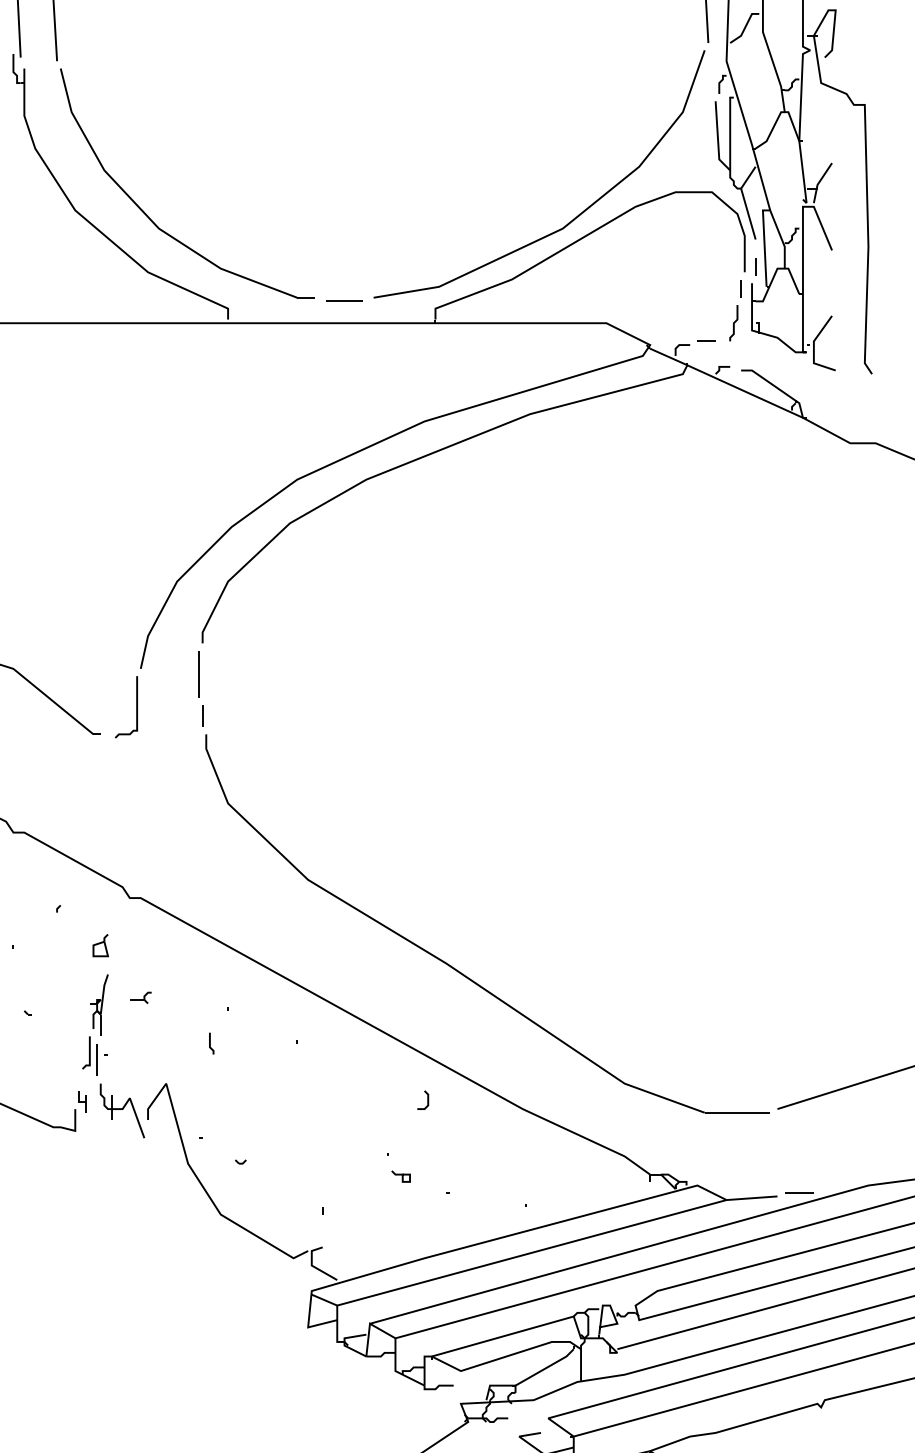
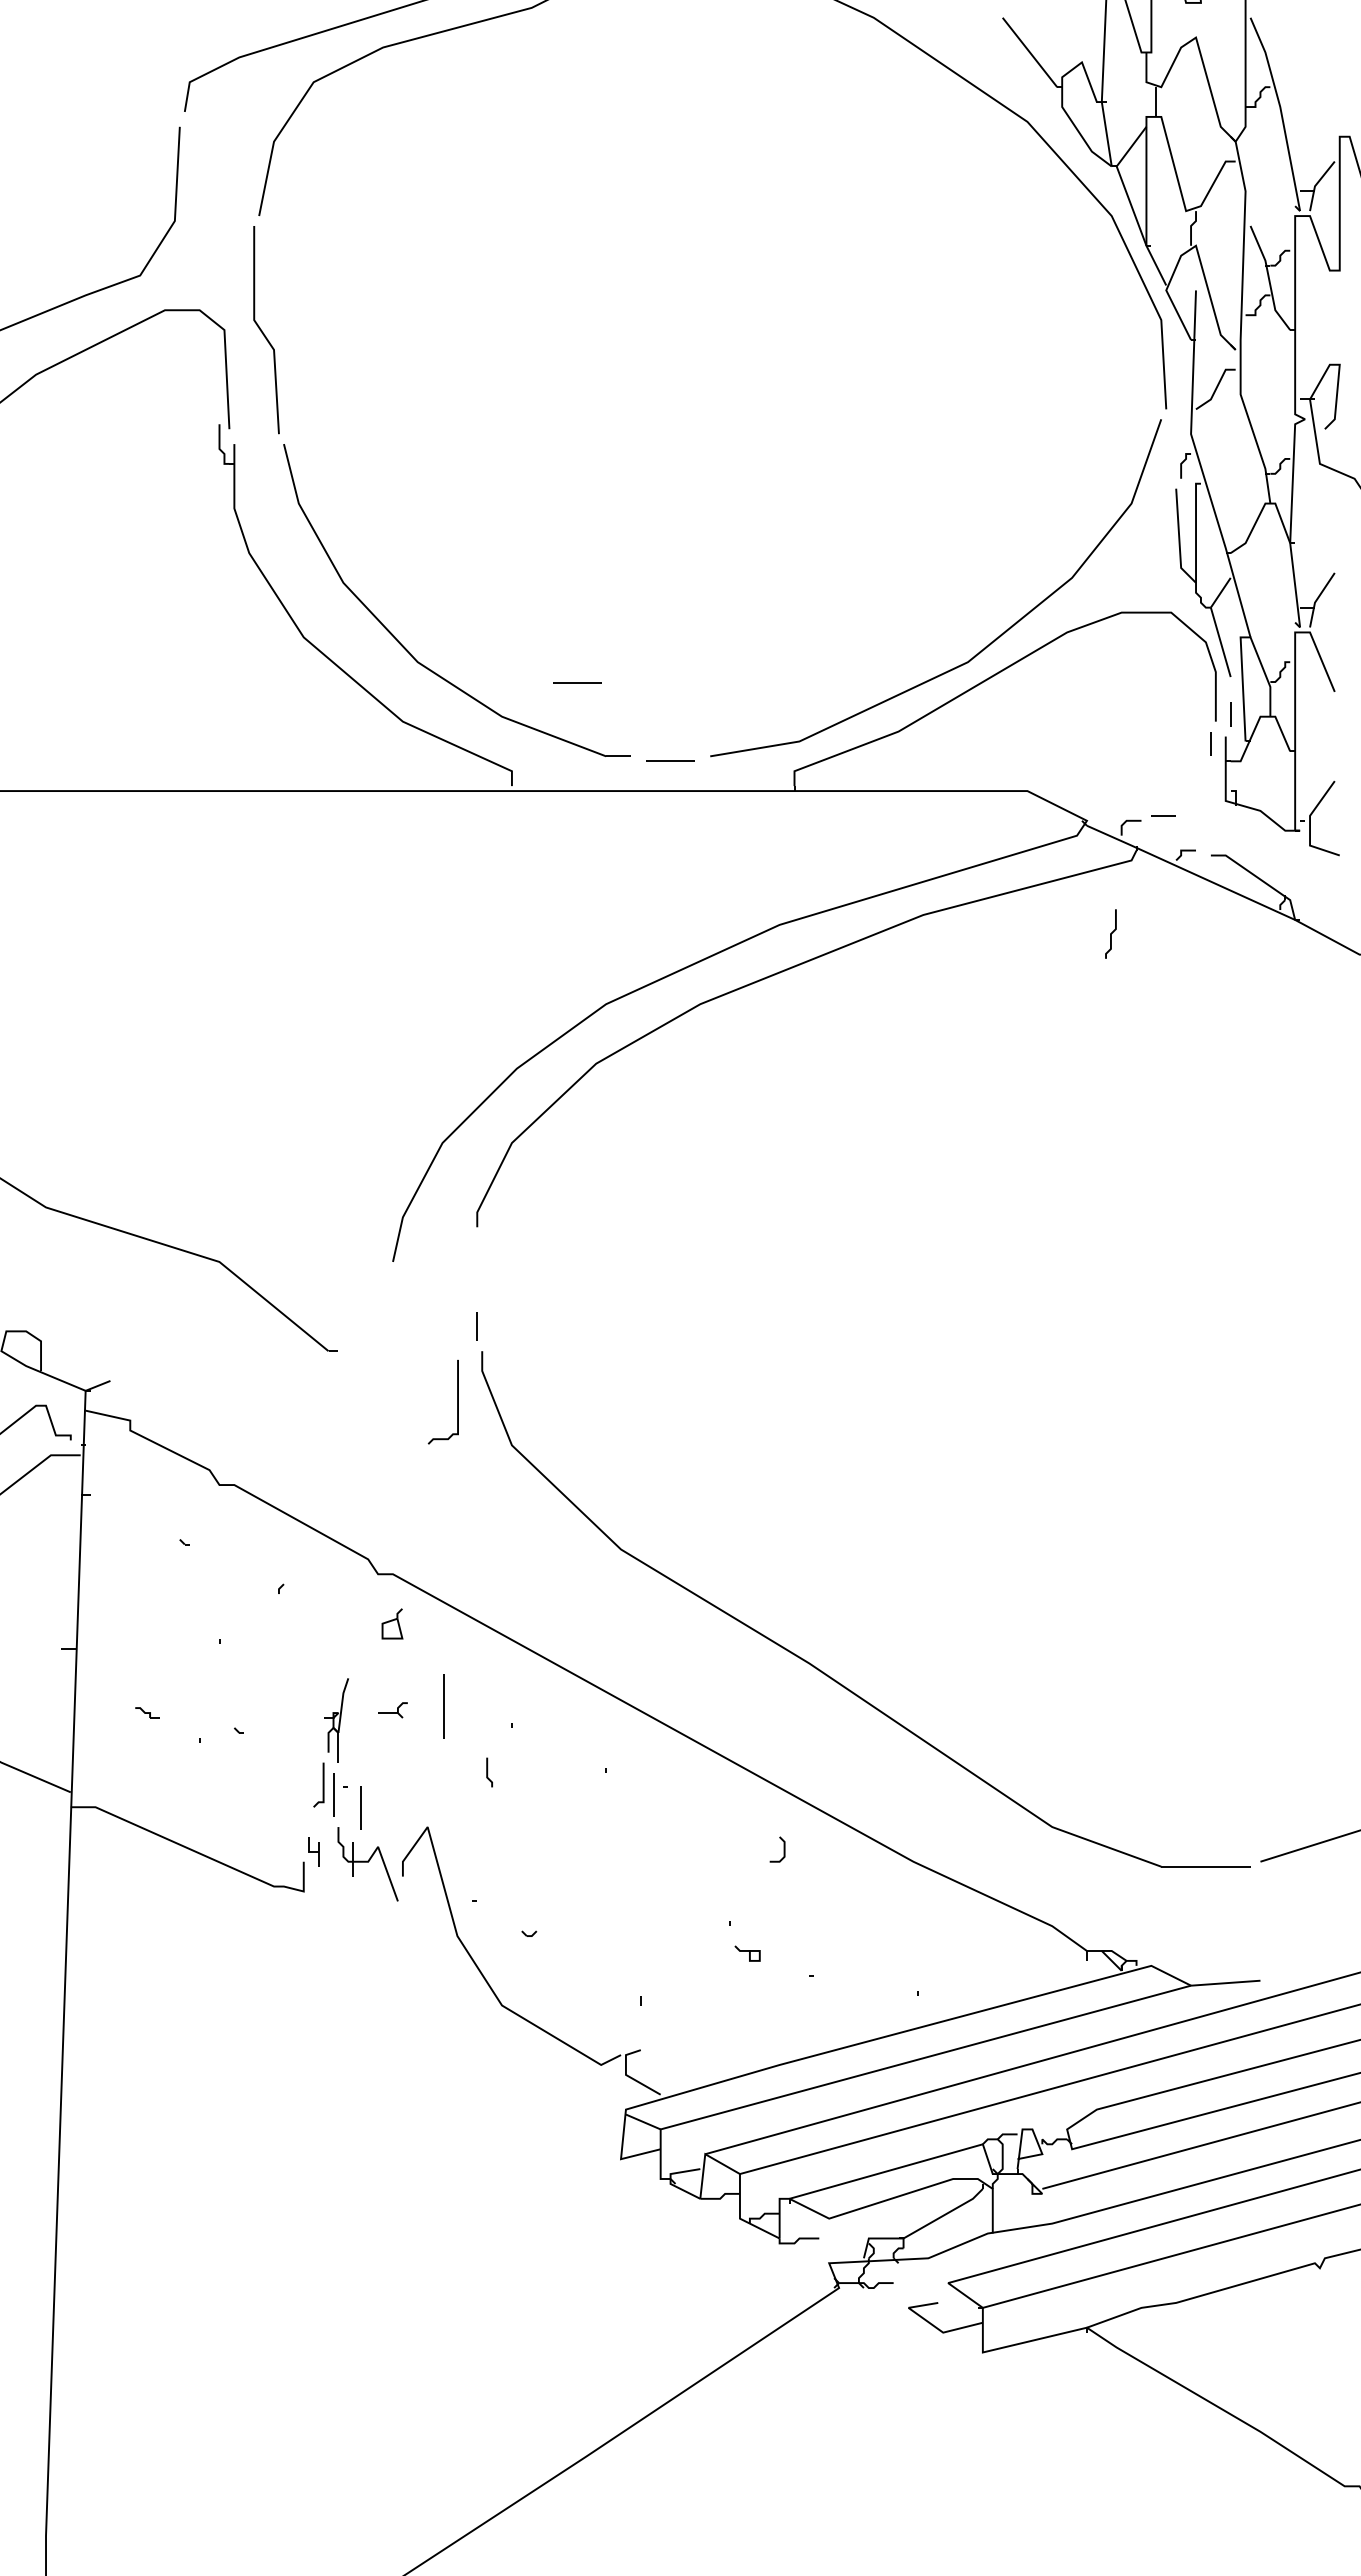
line: (276, 243) -> (577, 682), added
curve: (733, 322) -> (1110, 933), moved
line: (198, 674) -> (443, 1706), moved
curve: (136, 707) -> (457, 1402), moved
part: (100, 945) -> (392, 1623), moved
line: (116, 1069) -> (360, 1807), added
line: (798, 1192) -> (1289, 1975), removed

